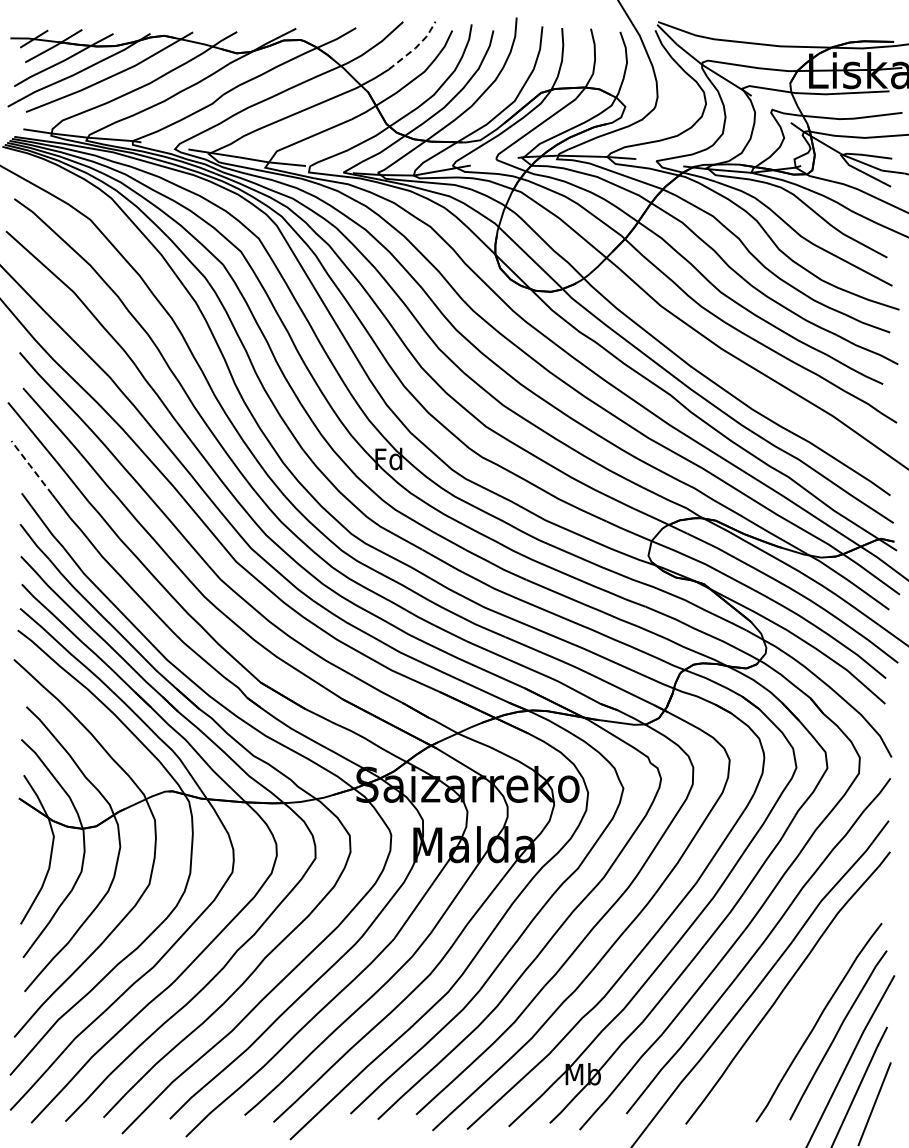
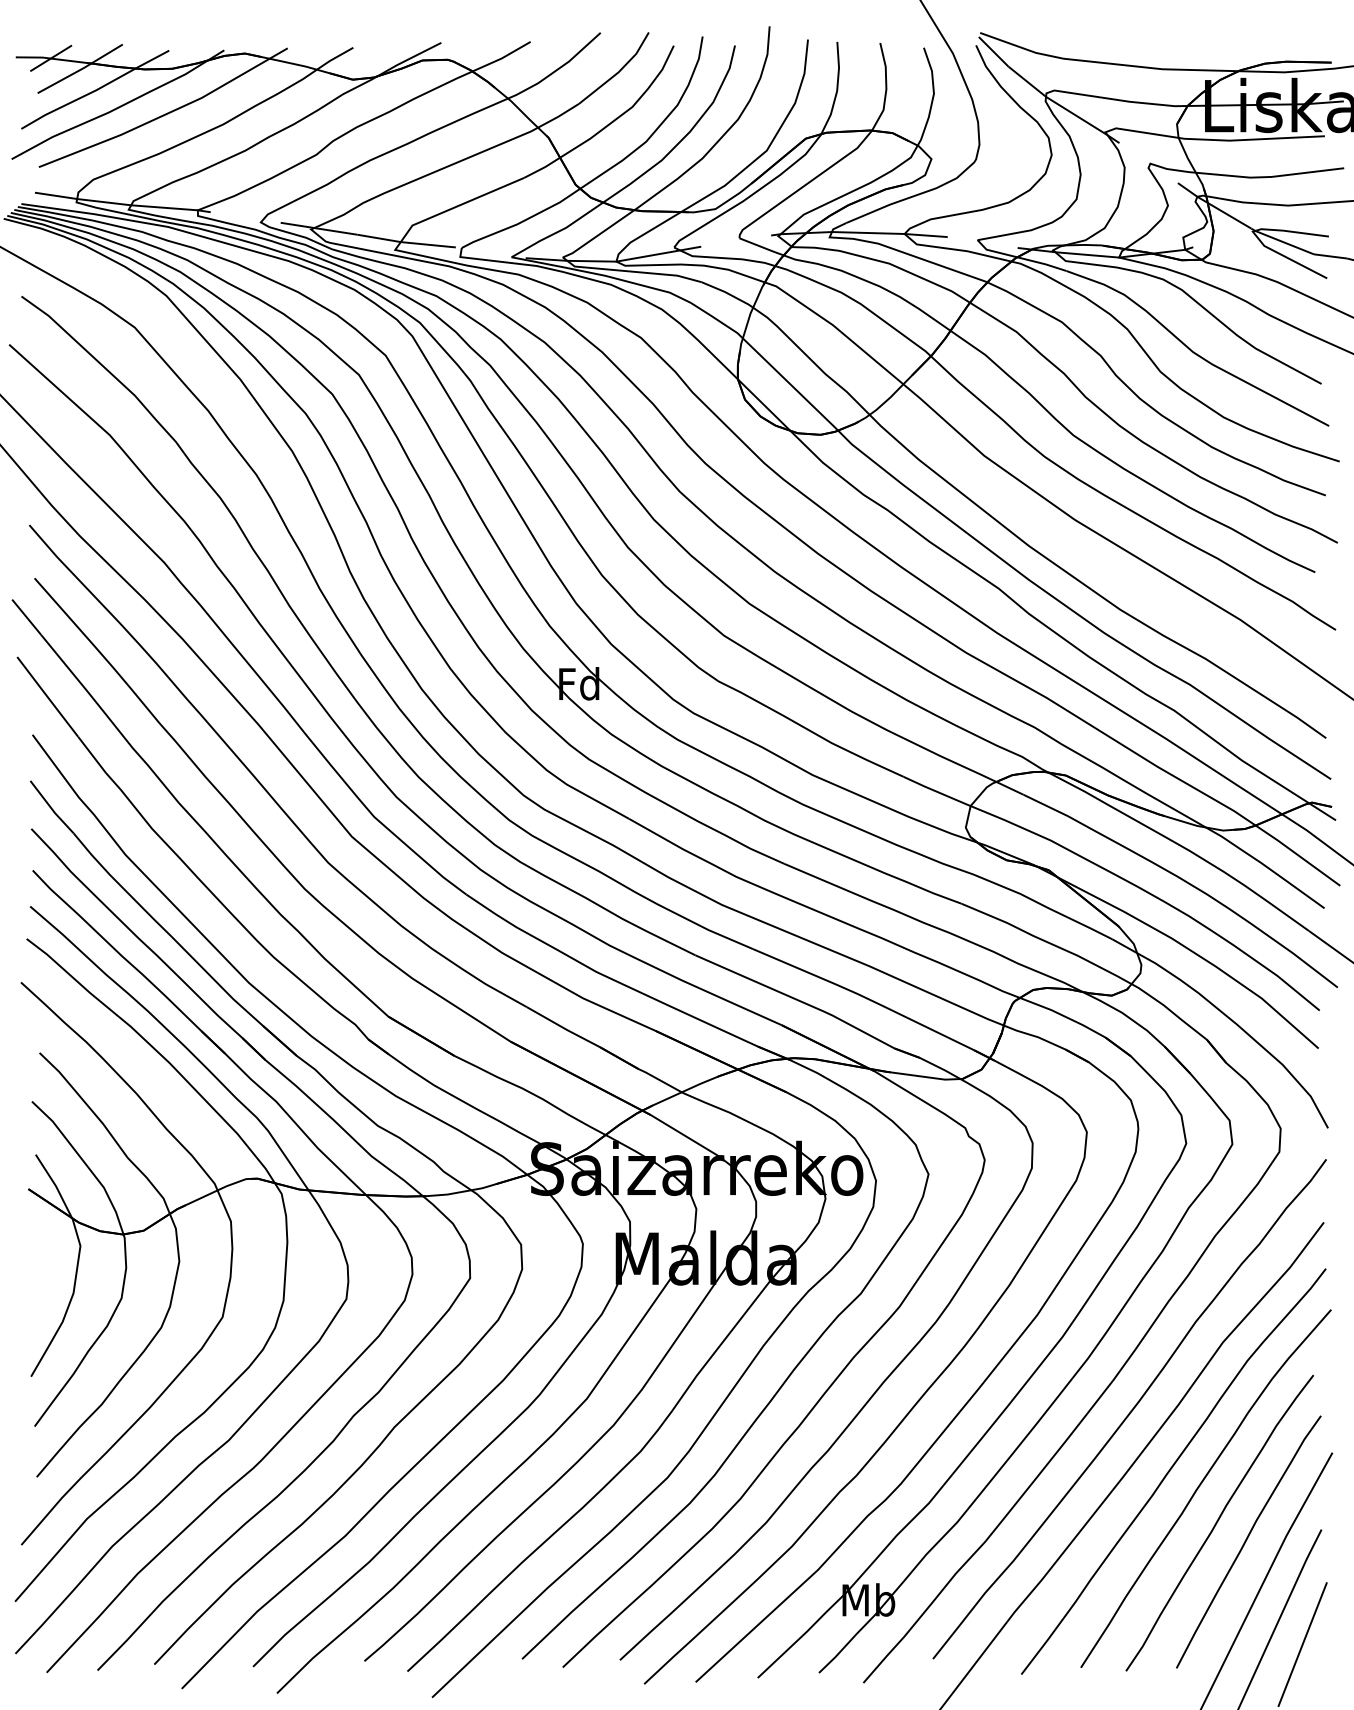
line: (415, 48) -> (618, 72), dashed -> solid
line: (31, 467) -> (47, 696), dashed -> solid
curve: (807, 996) -> (1202, 1484), added

